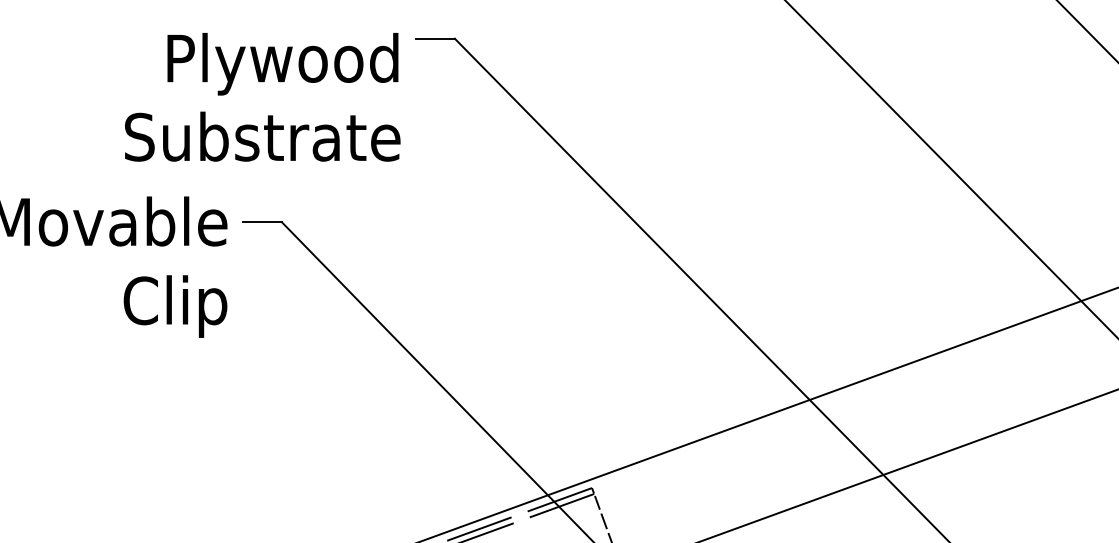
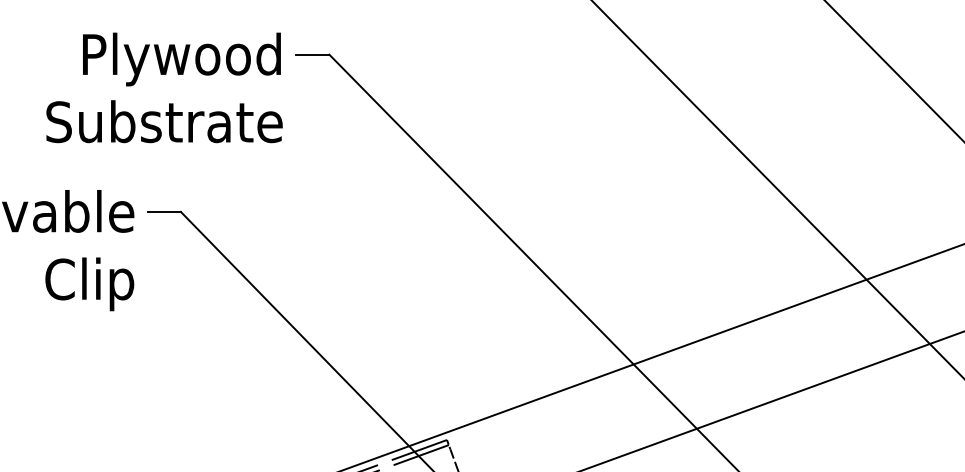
text: (262, 96) -> (164, 87), moved

